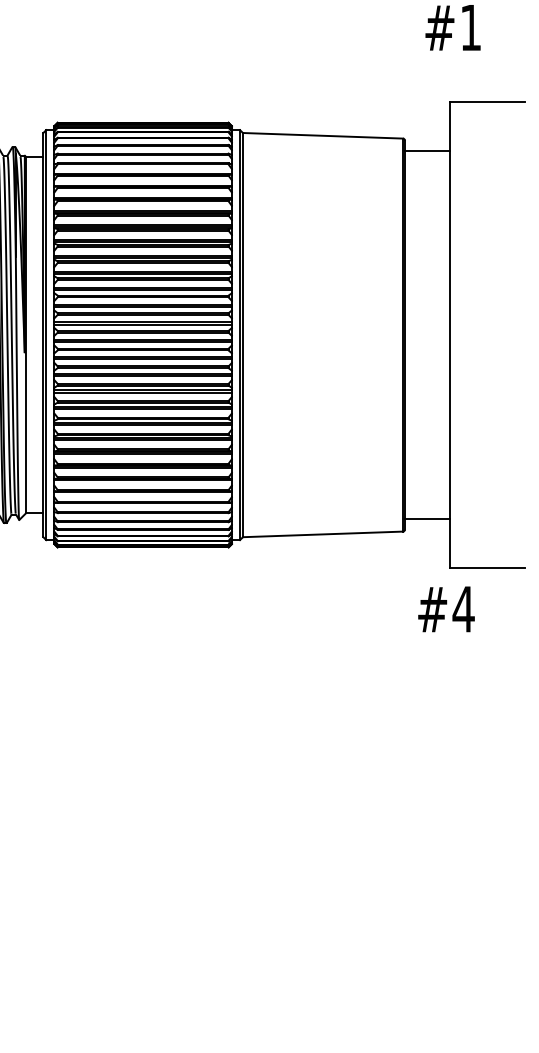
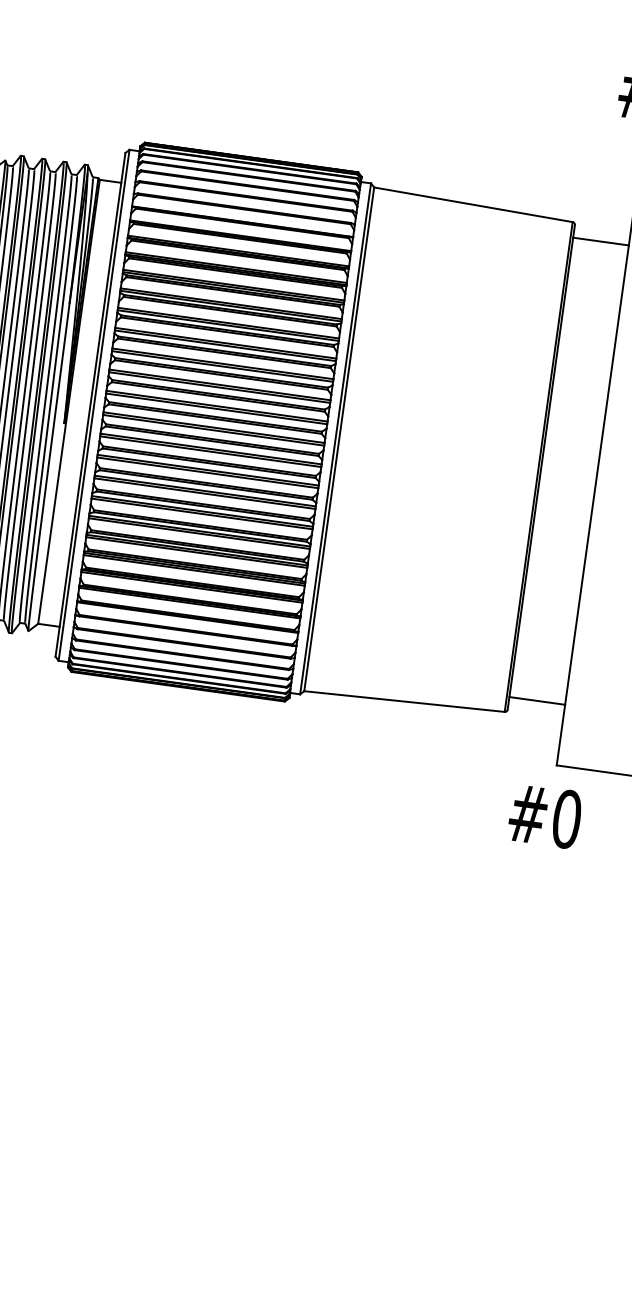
text: (463, 608) -> (566, 818), #4 -> #0

